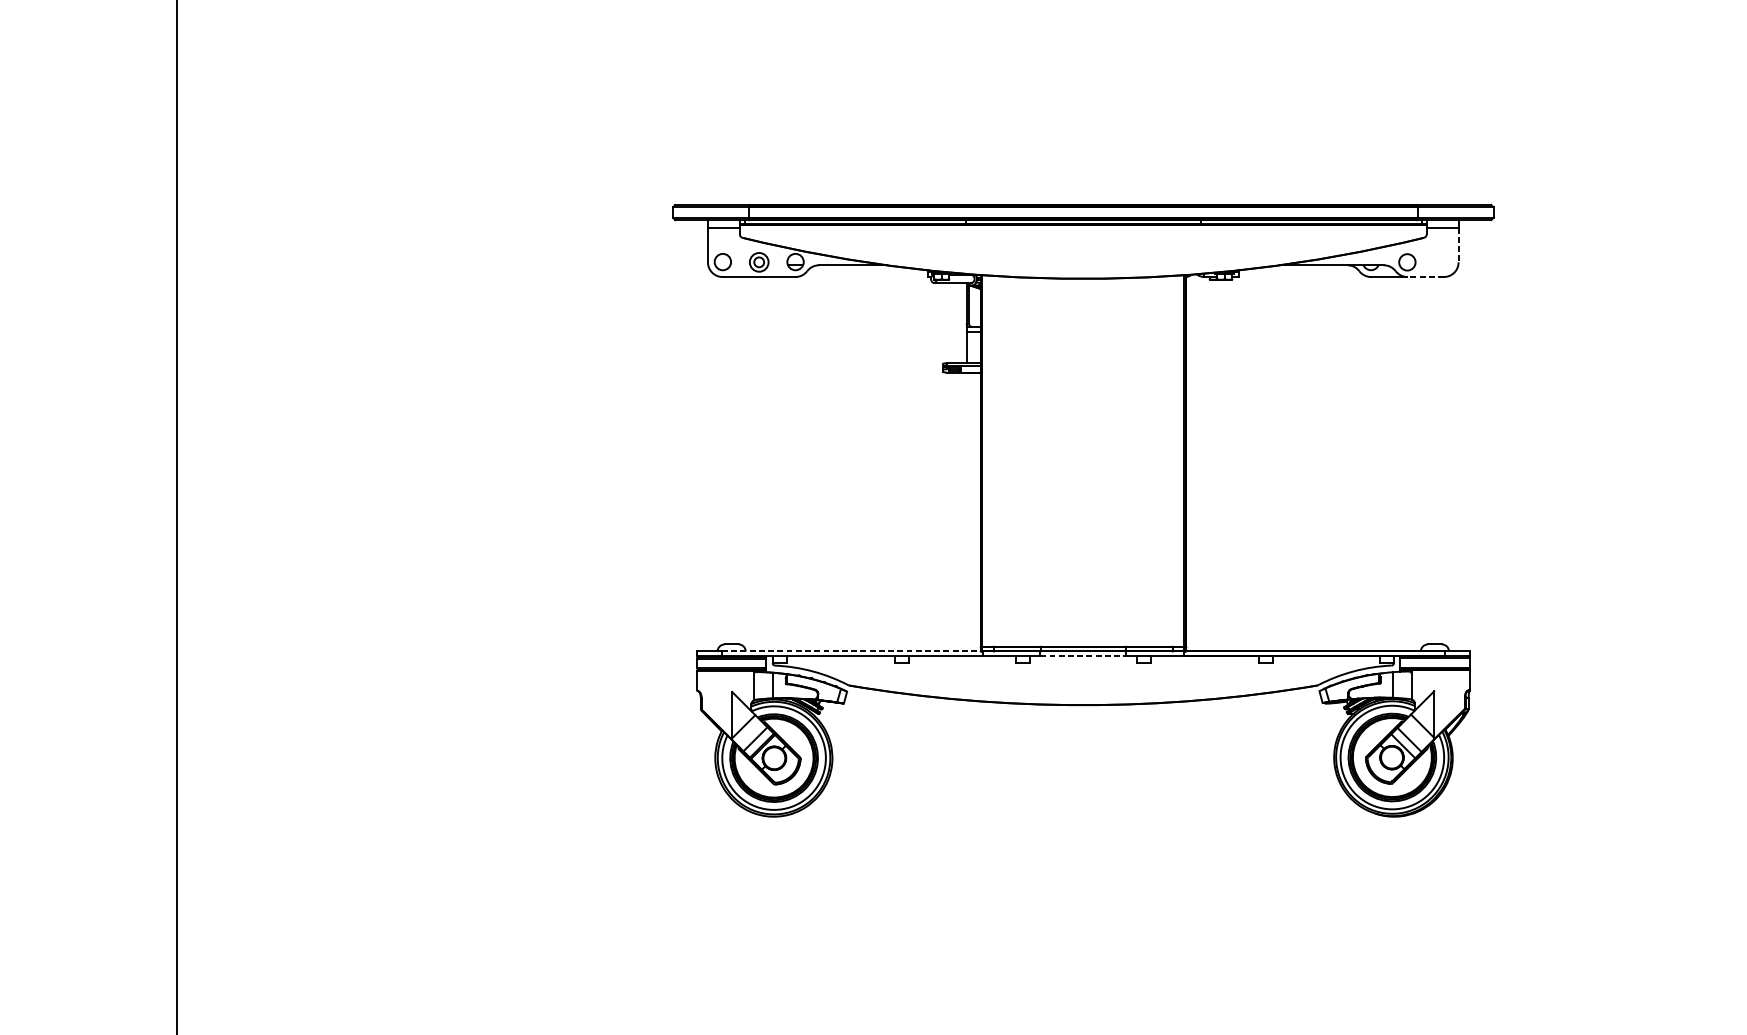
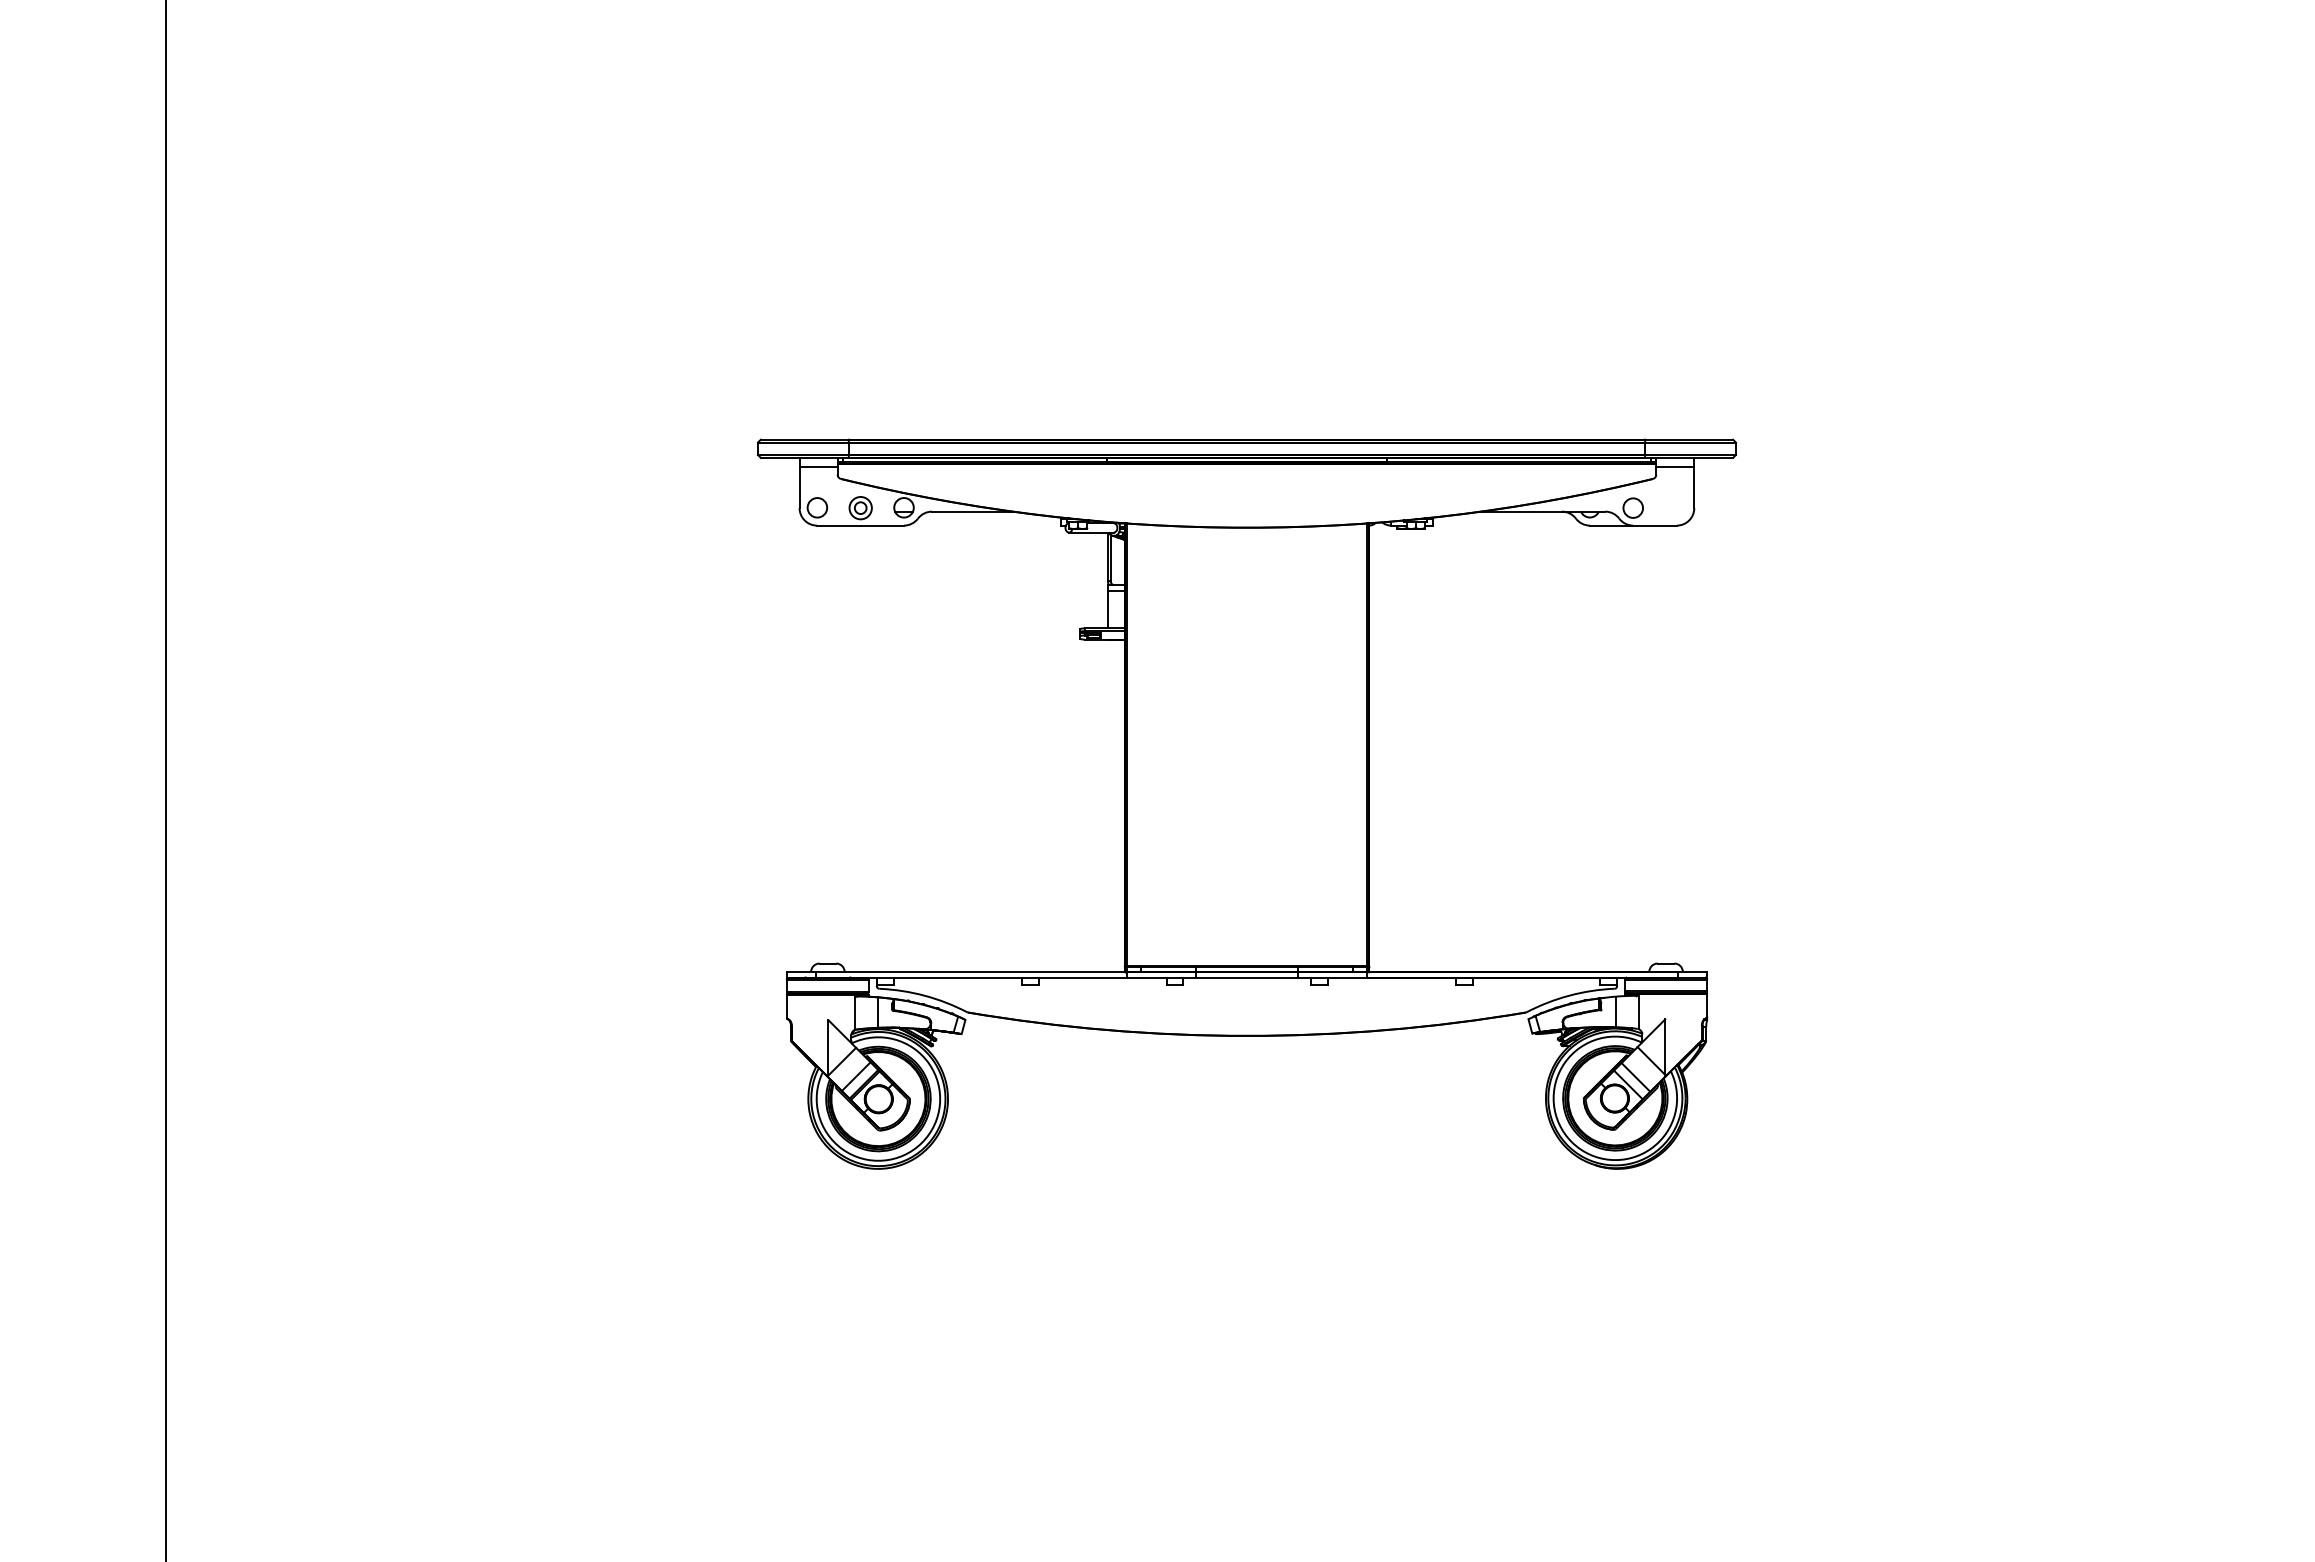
line: (1458, 245) -> (1694, 487), dashed -> solid
line: (1426, 276) -> (1655, 525), dashed -> solid
line: (853, 651) -> (972, 971), dashed -> solid
line: (1083, 656) -> (1247, 977), dashed -> solid

